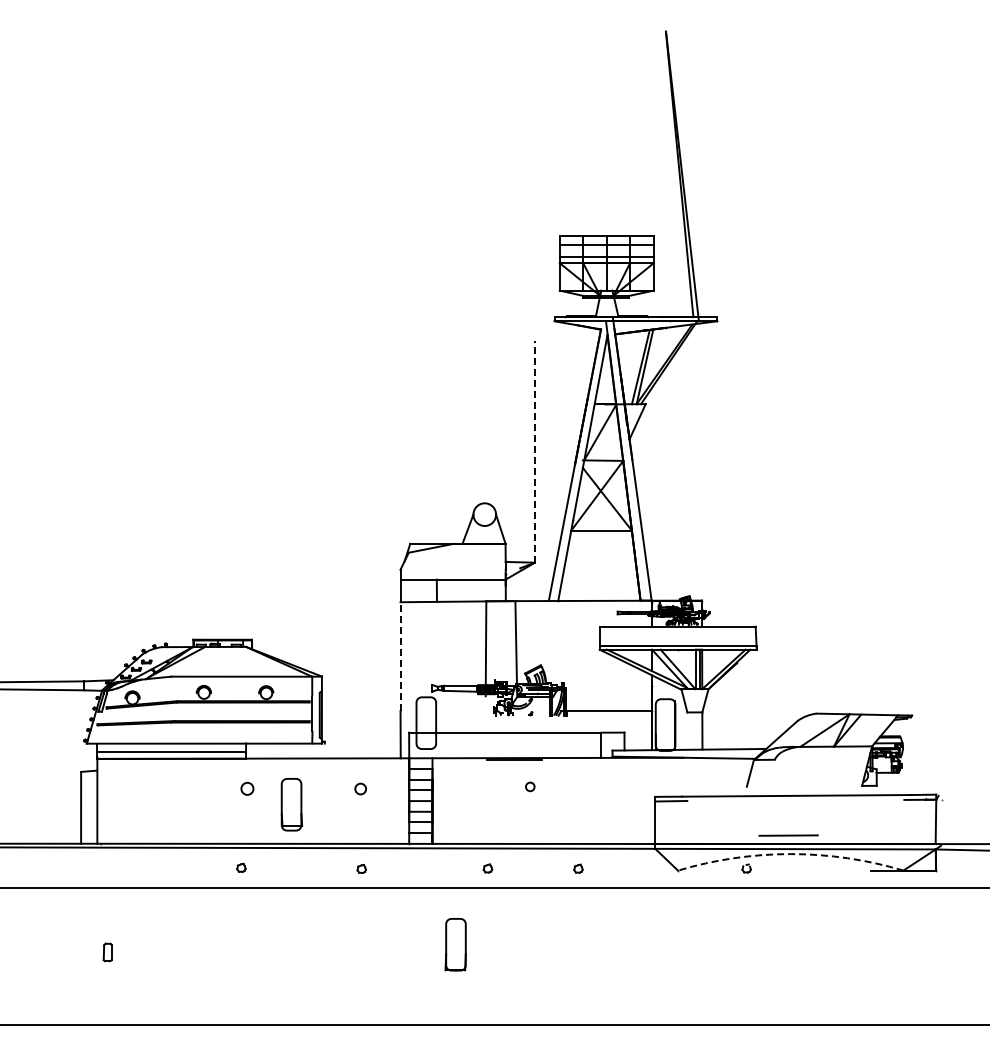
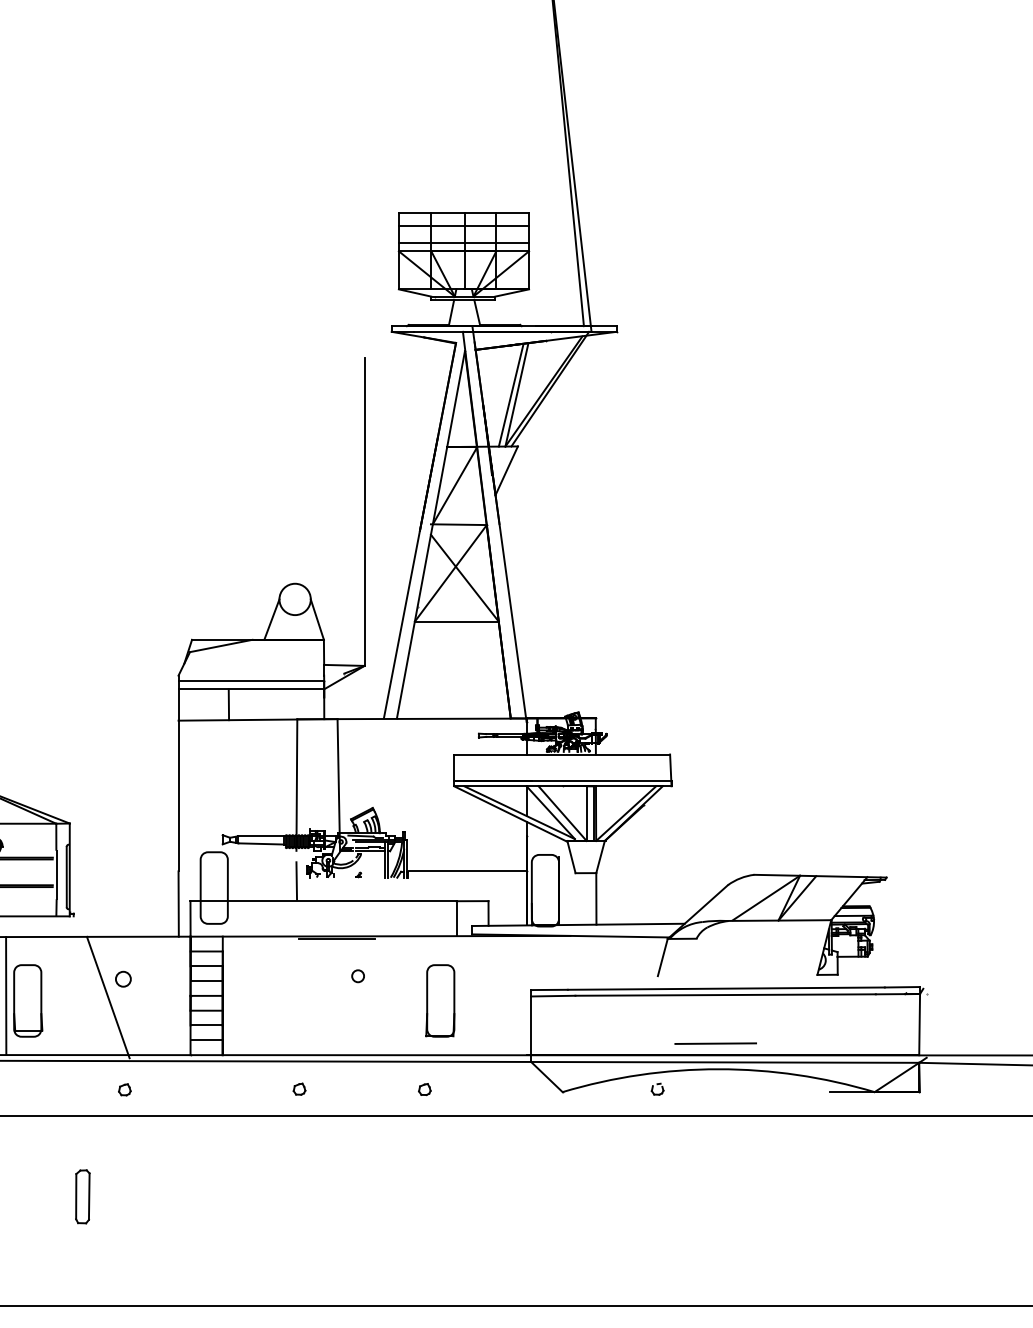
line: (534, 451) -> (363, 512), dashed -> solid
line: (452, 573) -> (250, 680), added
line: (400, 656) -> (178, 795), dashed -> solid
line: (485, 717) -> (296, 880), added
line: (795, 799) -> (725, 993), added
line: (275, 800) -> (5, 995), added
line: (349, 802) -> (107, 997), added
arc: (790, 854) -> (718, 1069), dashed -> solid
part: (455, 944) -> (440, 1000), moved
part: (331, 946) -> (82, 1197), added

